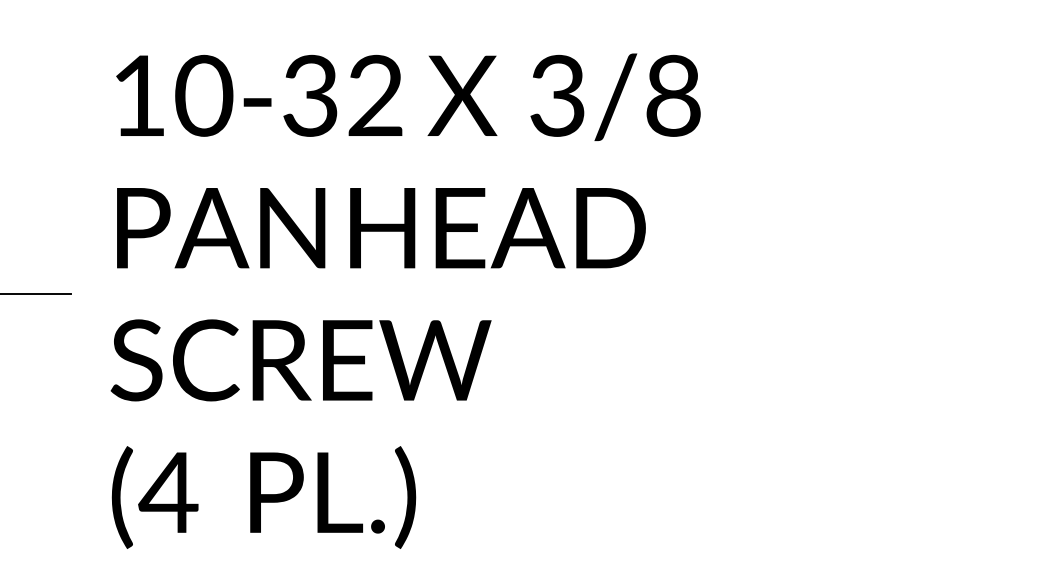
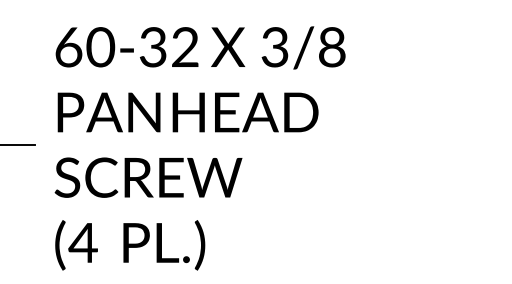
text: (138, 96) -> (68, 47), 10-32 -> 60-32

